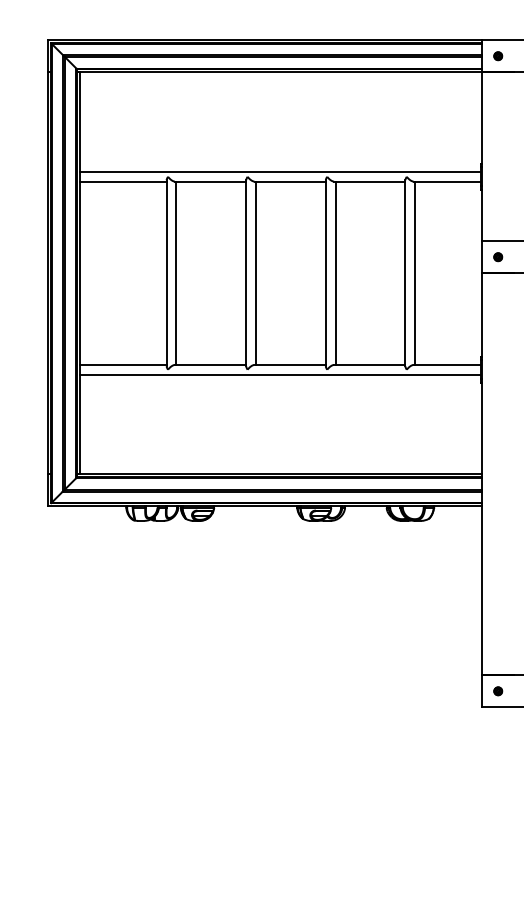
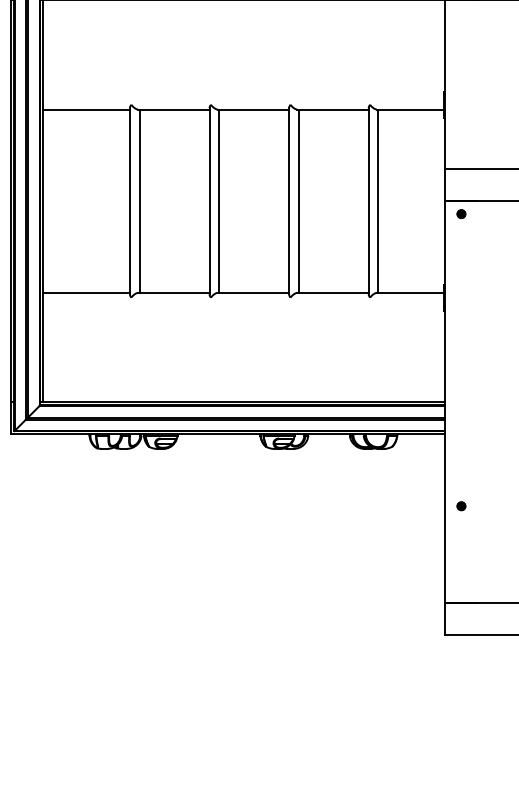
line: (280, 171) -> (243, 99), removed
part: (498, 257) -> (461, 214), moved
line: (280, 374) -> (243, 302), removed
part: (498, 691) -> (461, 506), moved

